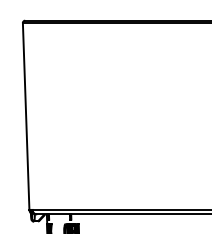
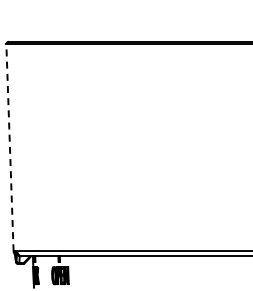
line: (25, 116) -> (9, 147), solid -> dashed

